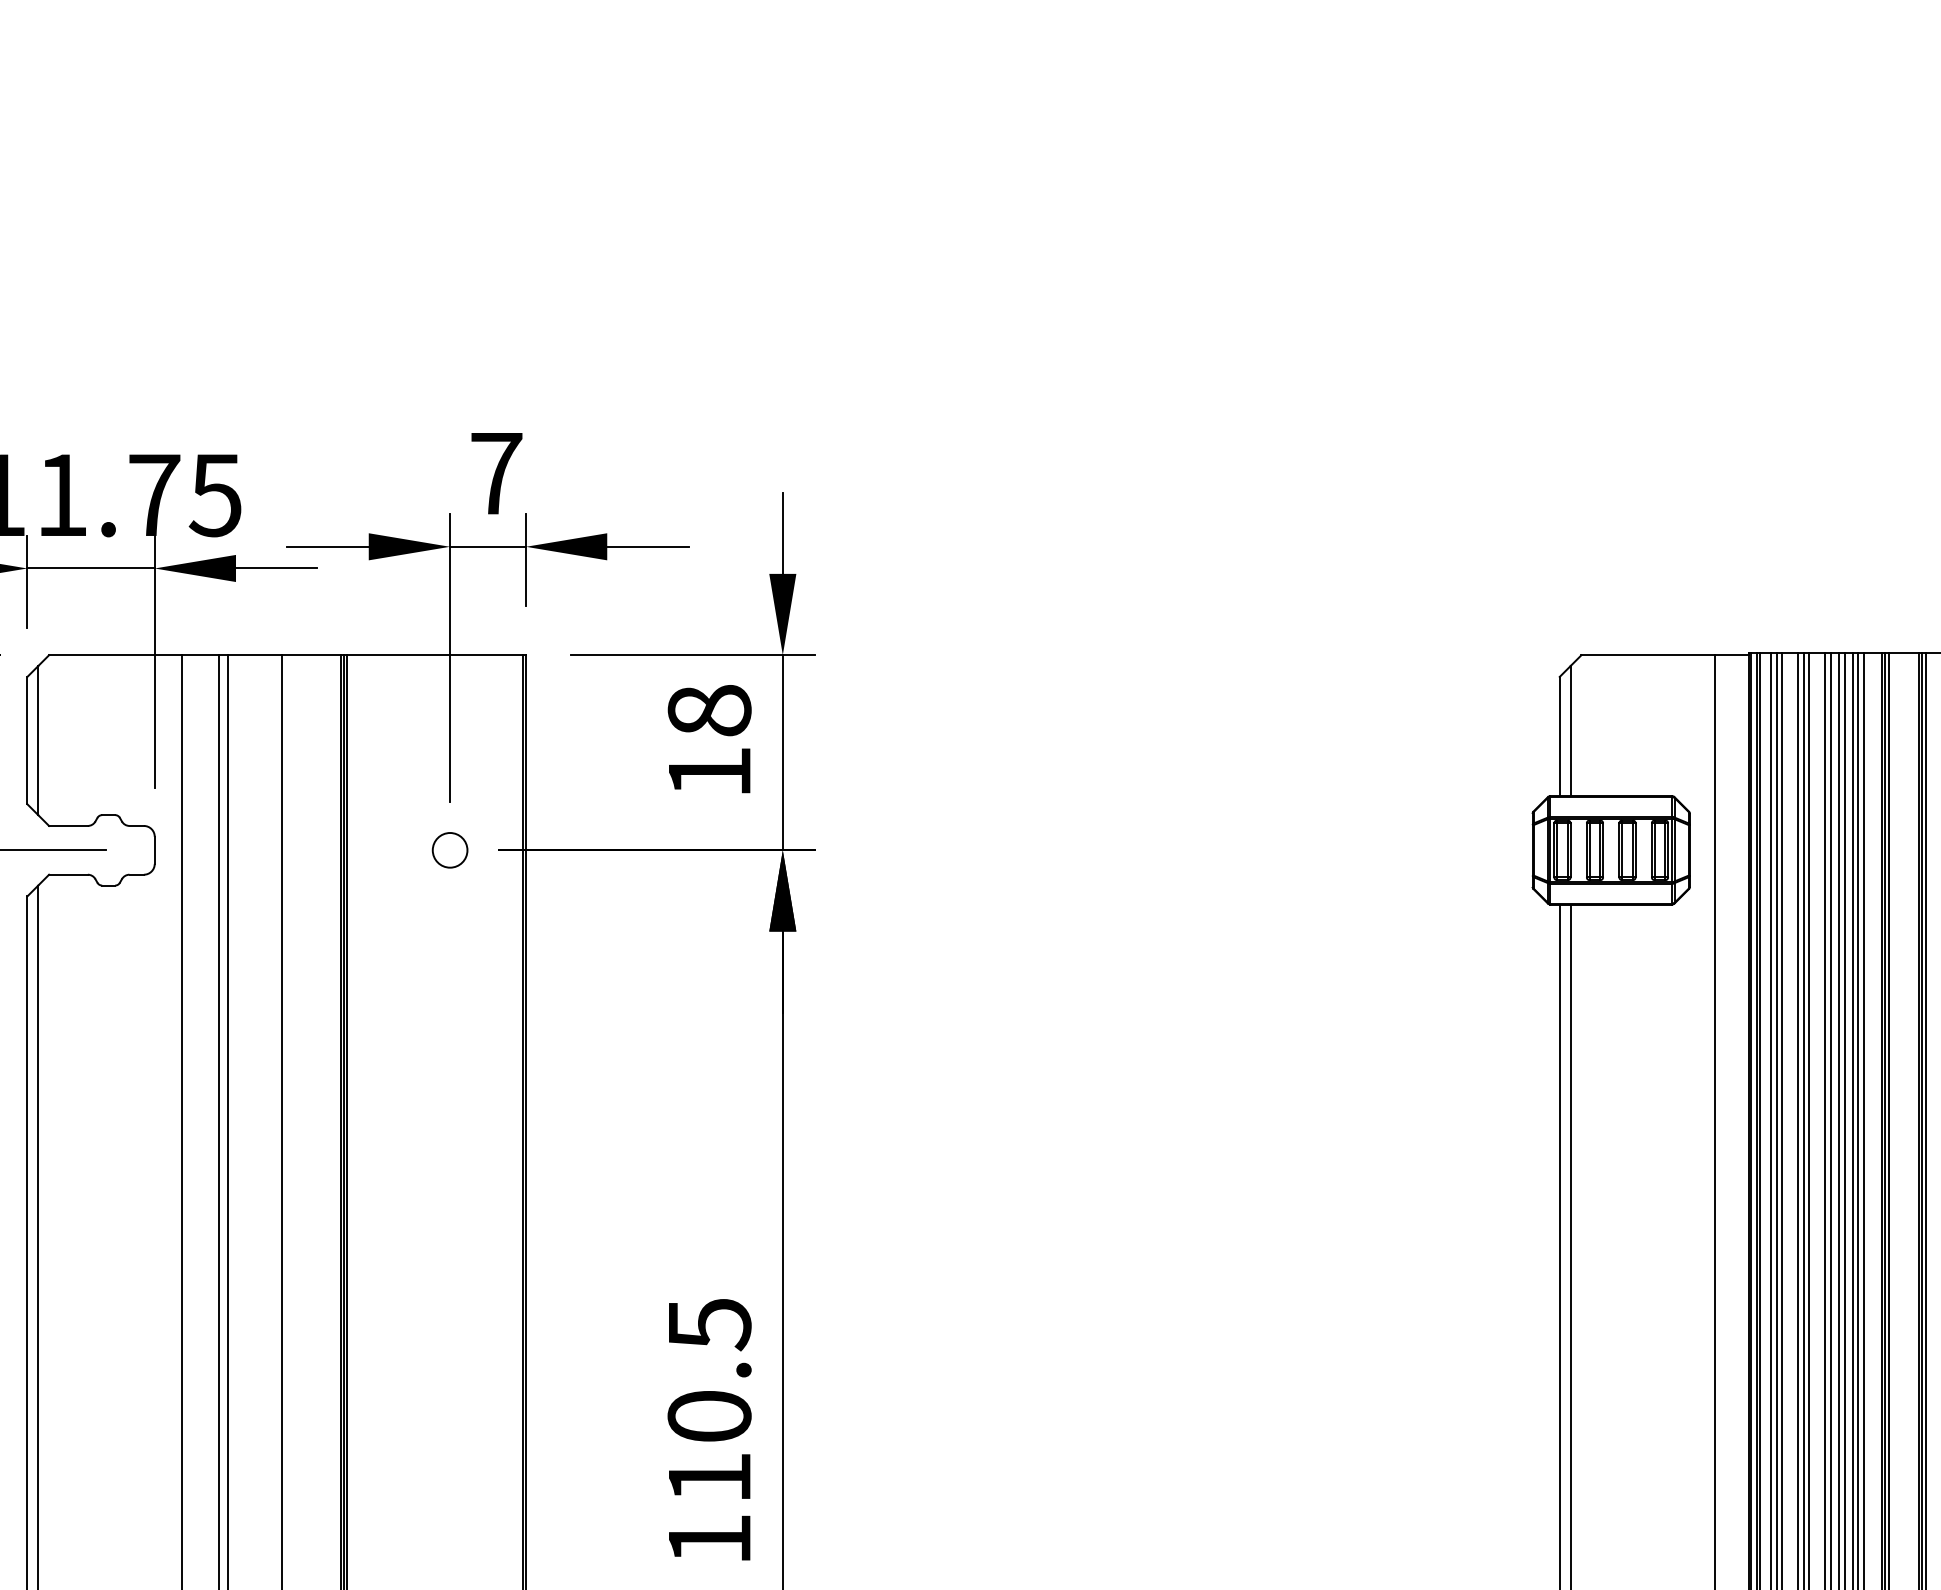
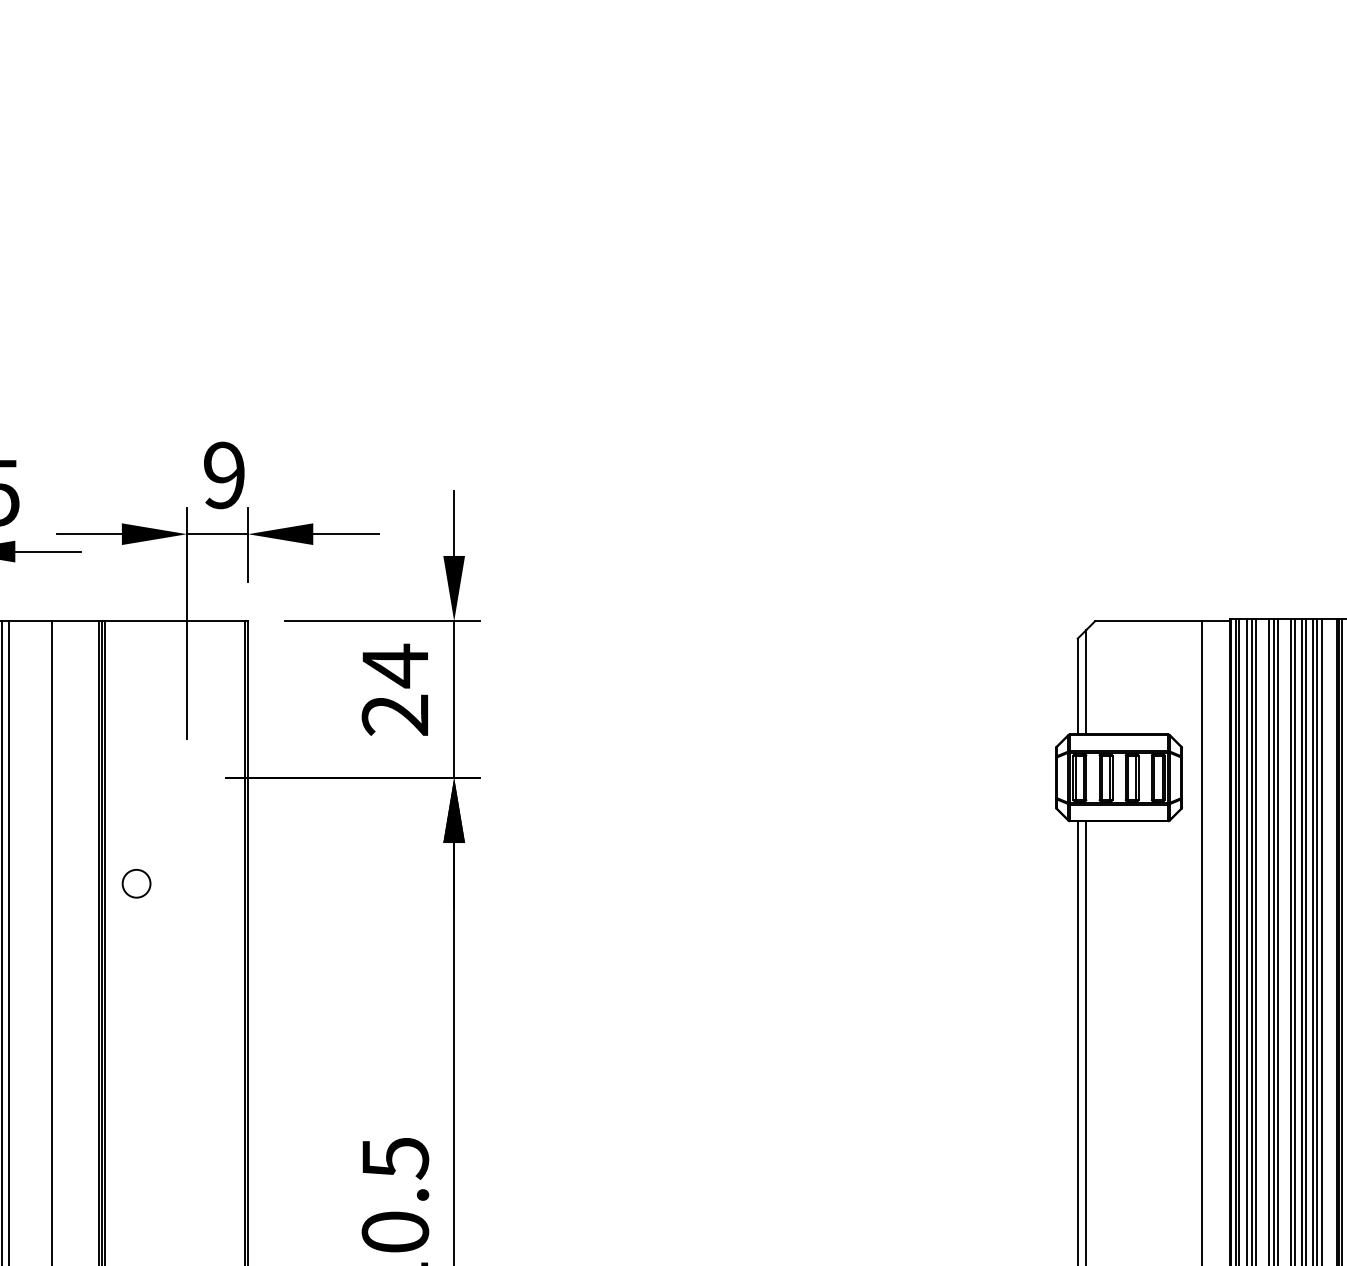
text: (496, 473) -> (224, 475), 7 -> 9
text: (709, 740) -> (395, 689), 18 -> 24
circle: (449, 850) -> (136, 883), moved

